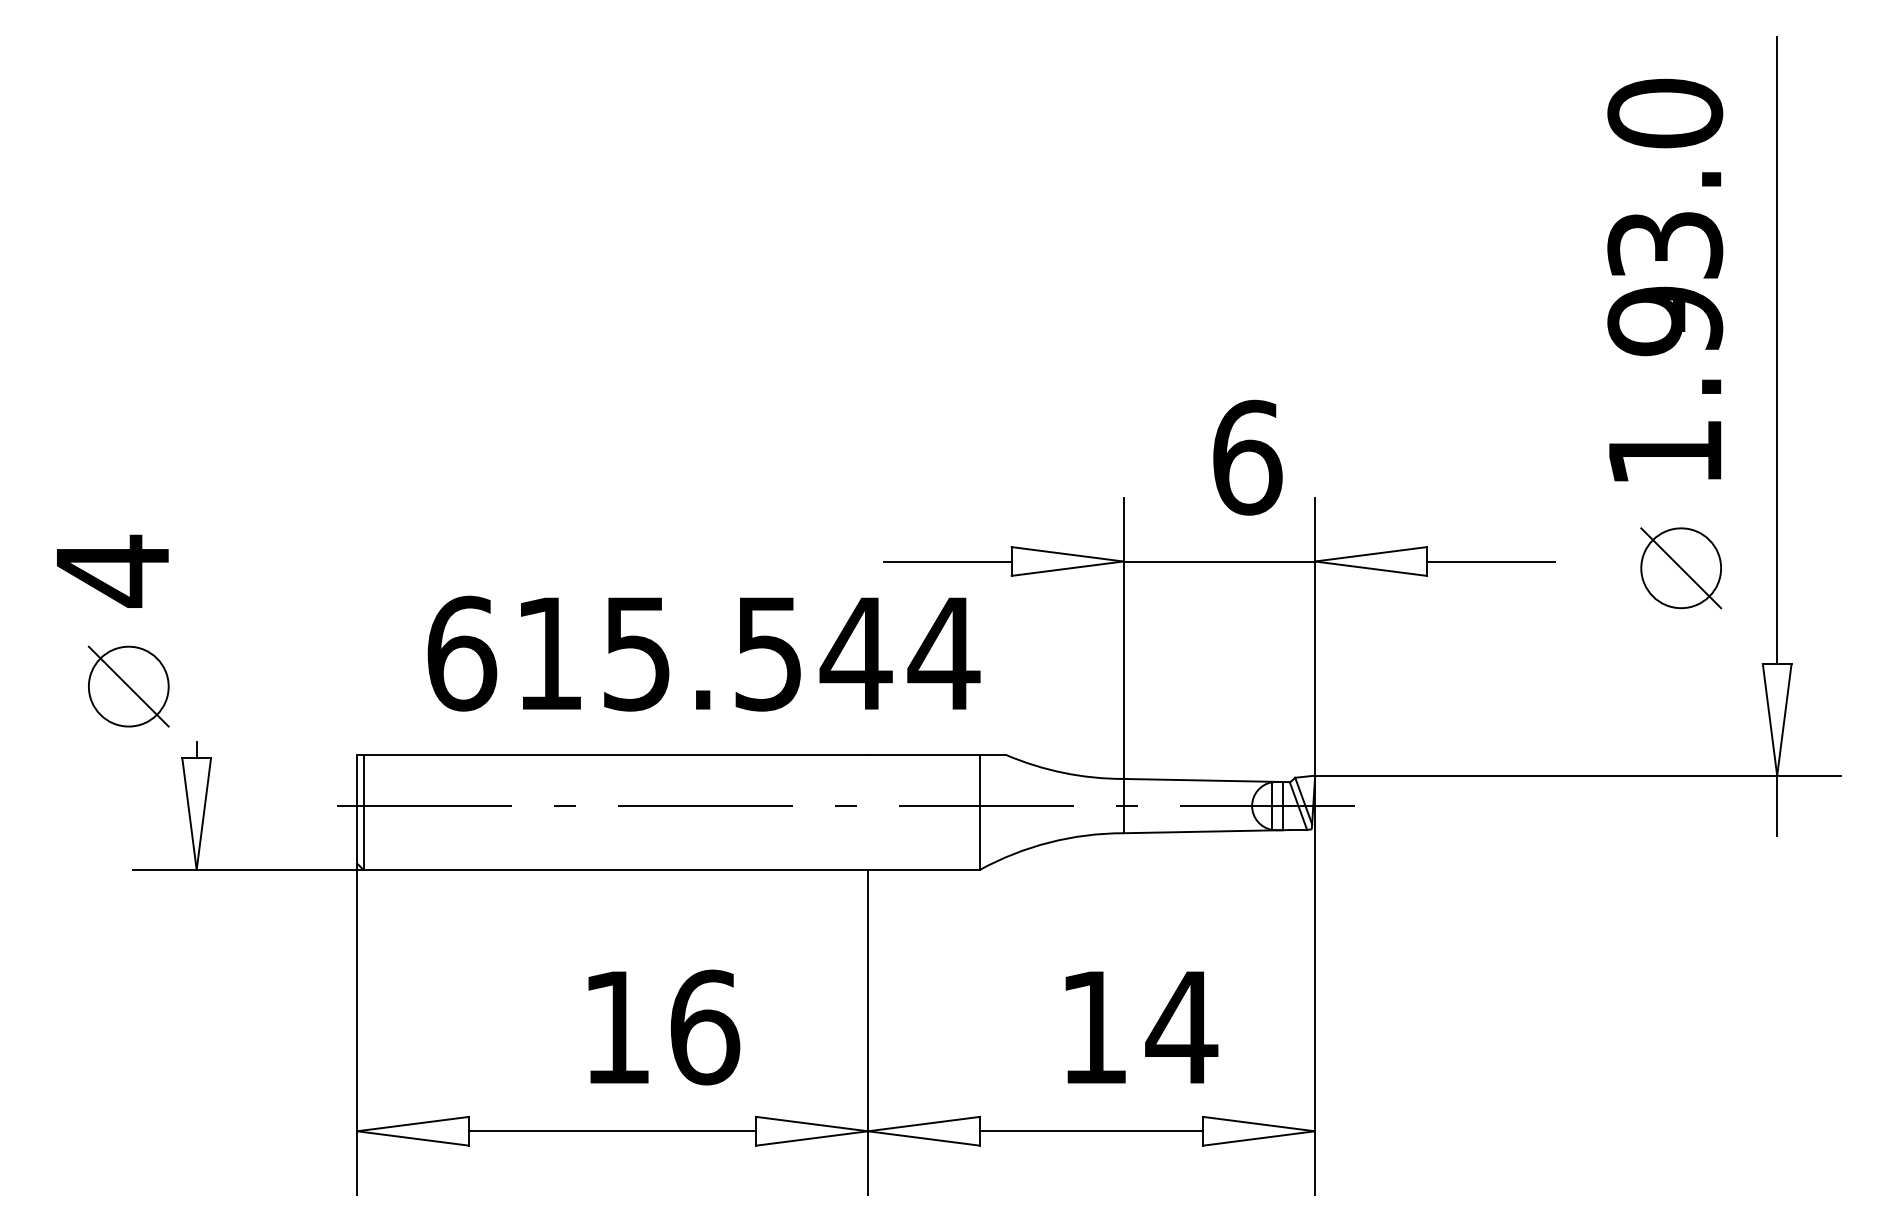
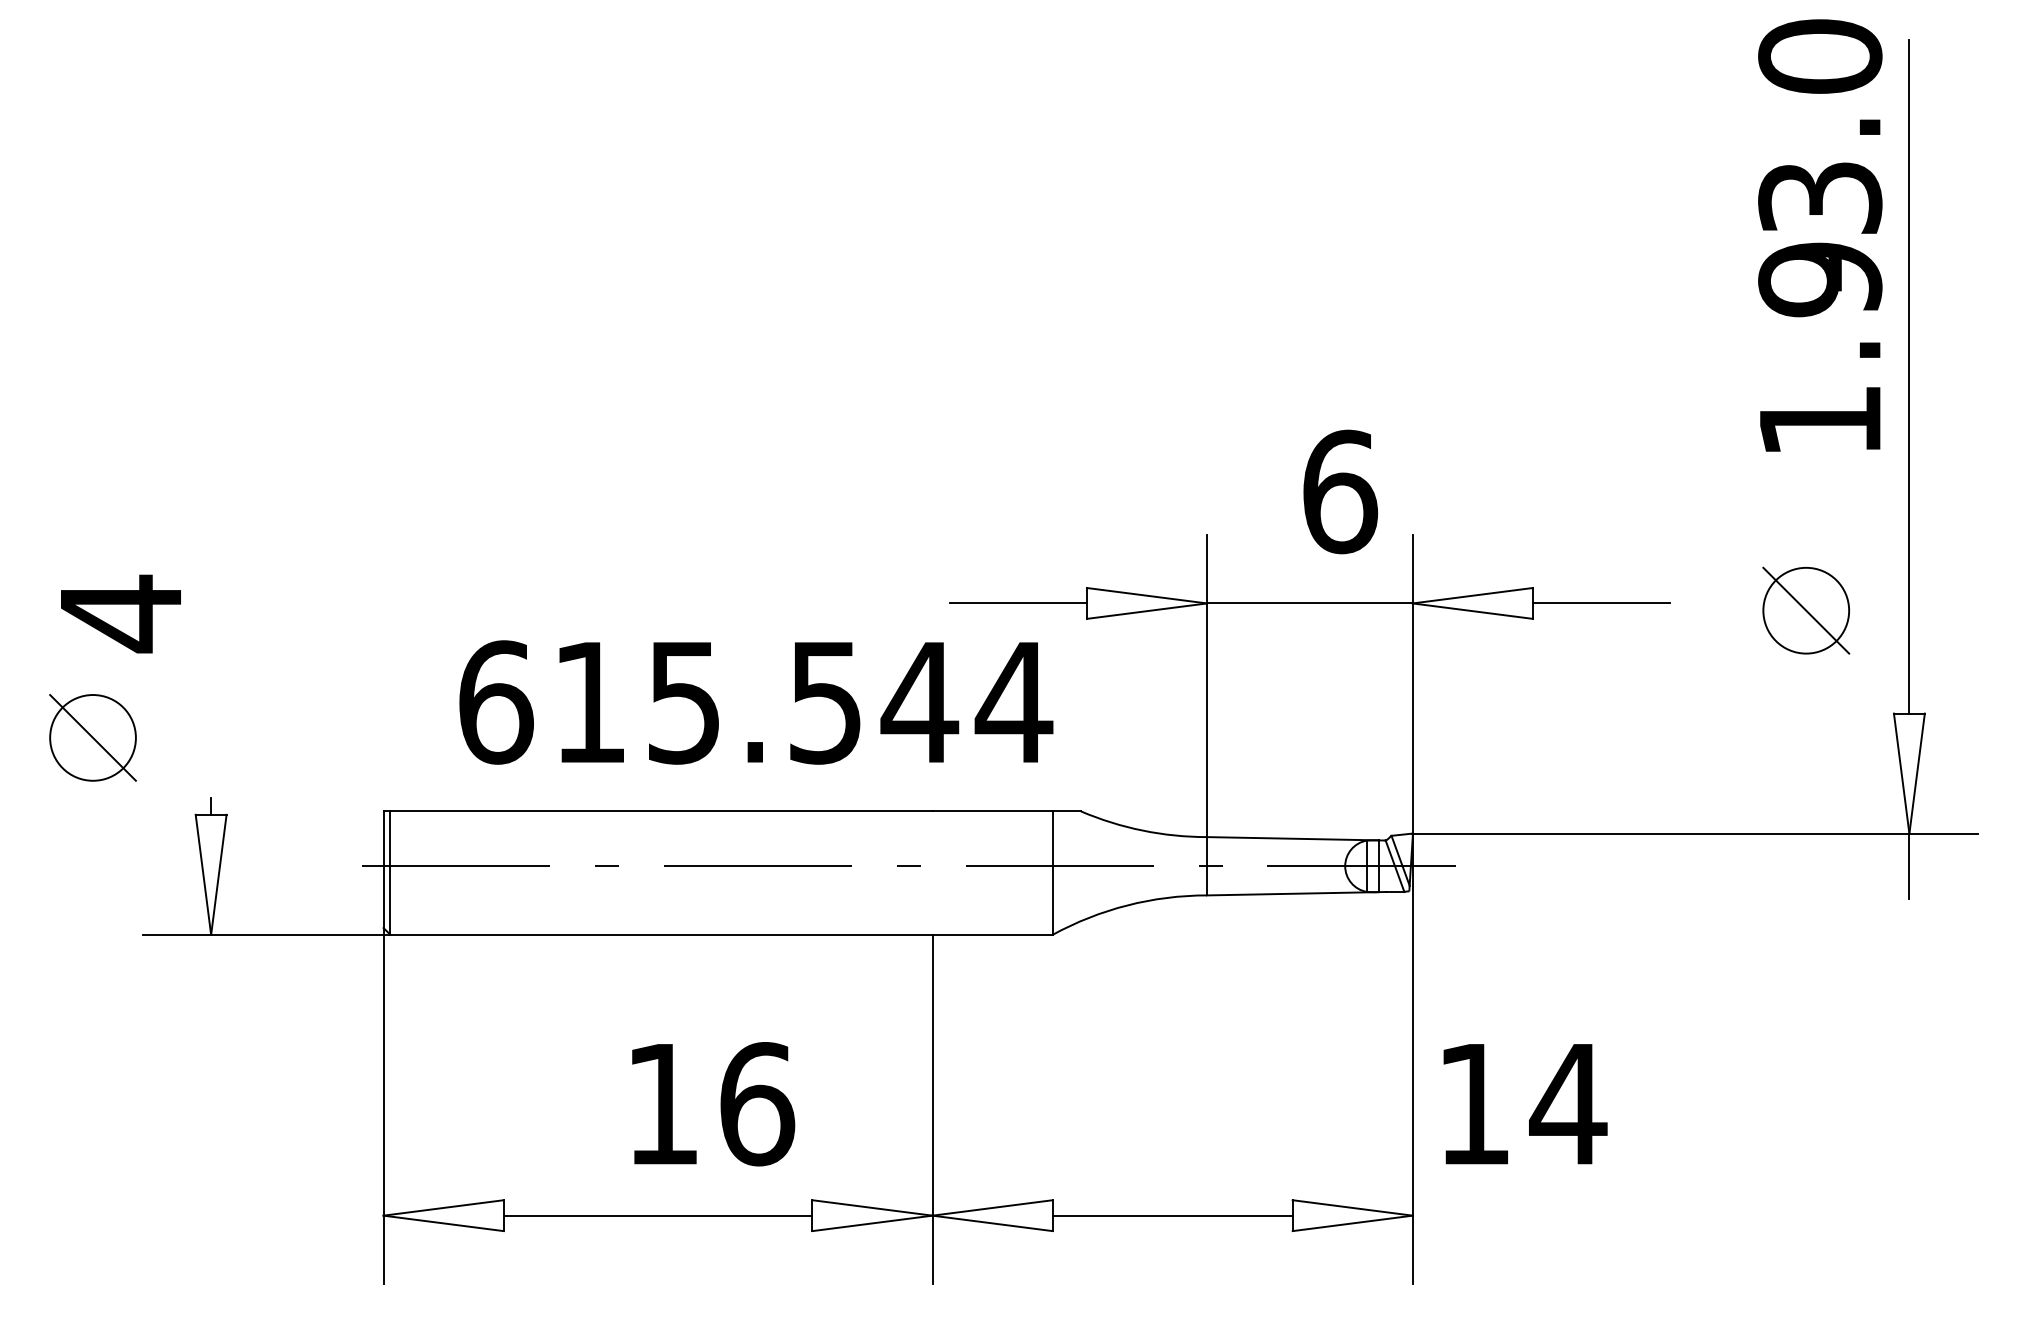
text: (1665, 279) -> (1820, 234), moved
part: (128, 686) -> (92, 737), moved
text: (1141, 1027) -> (1525, 1104), moved

